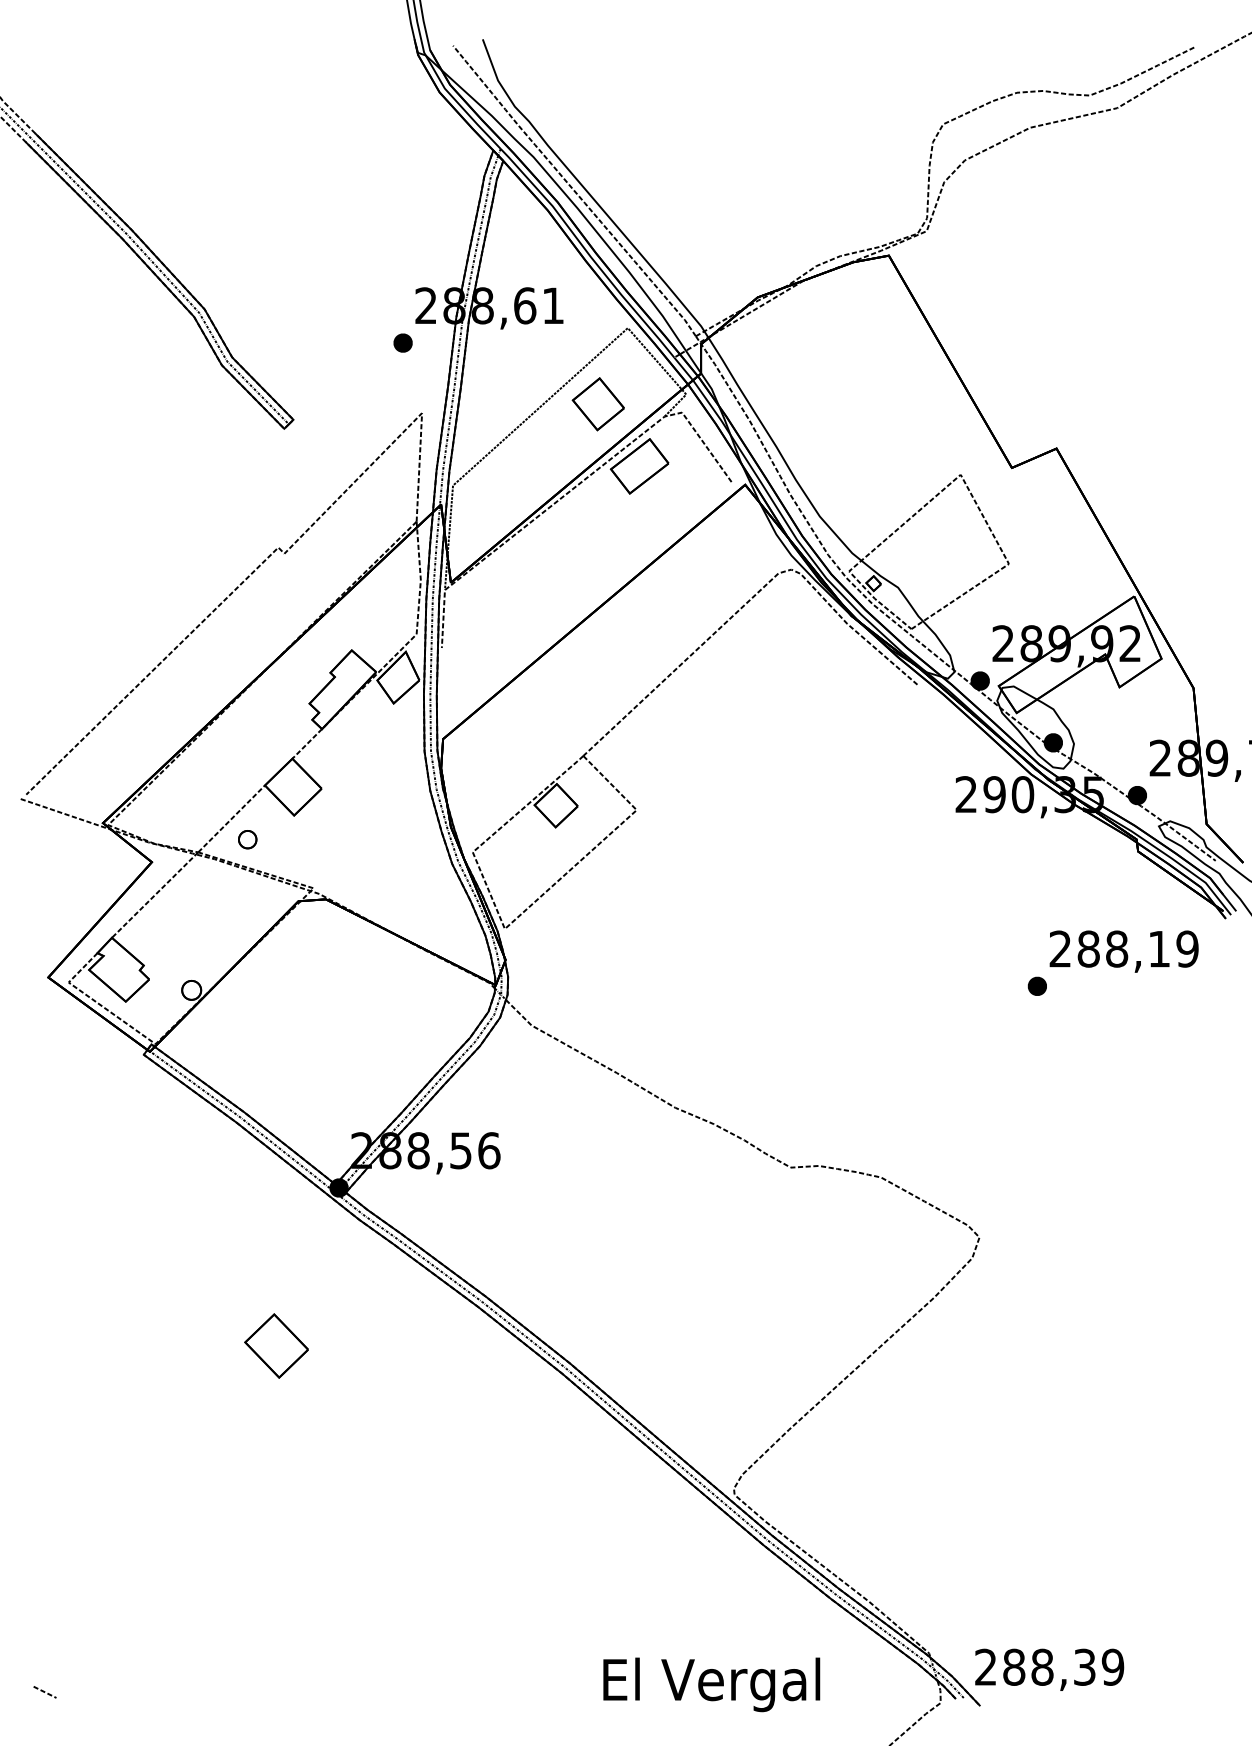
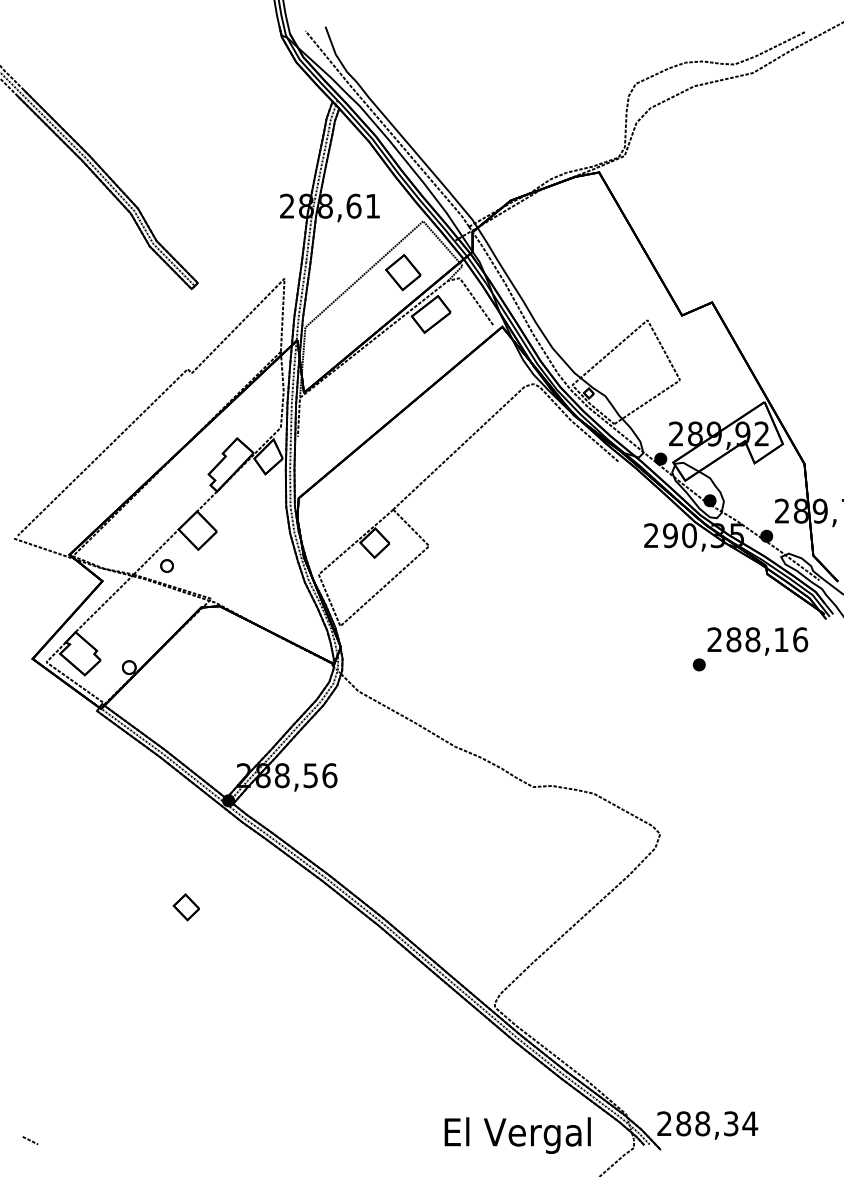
part: (402, 343) -> (271, 231), removed
text: (1187, 948) -> (800, 639), 288,19 -> 288,16
part: (276, 1346) -> (186, 907), size x0.6
text: (1113, 1666) -> (750, 1123), 288,39 -> 288,34
text: (711, 1684) -> (517, 1135), moved

